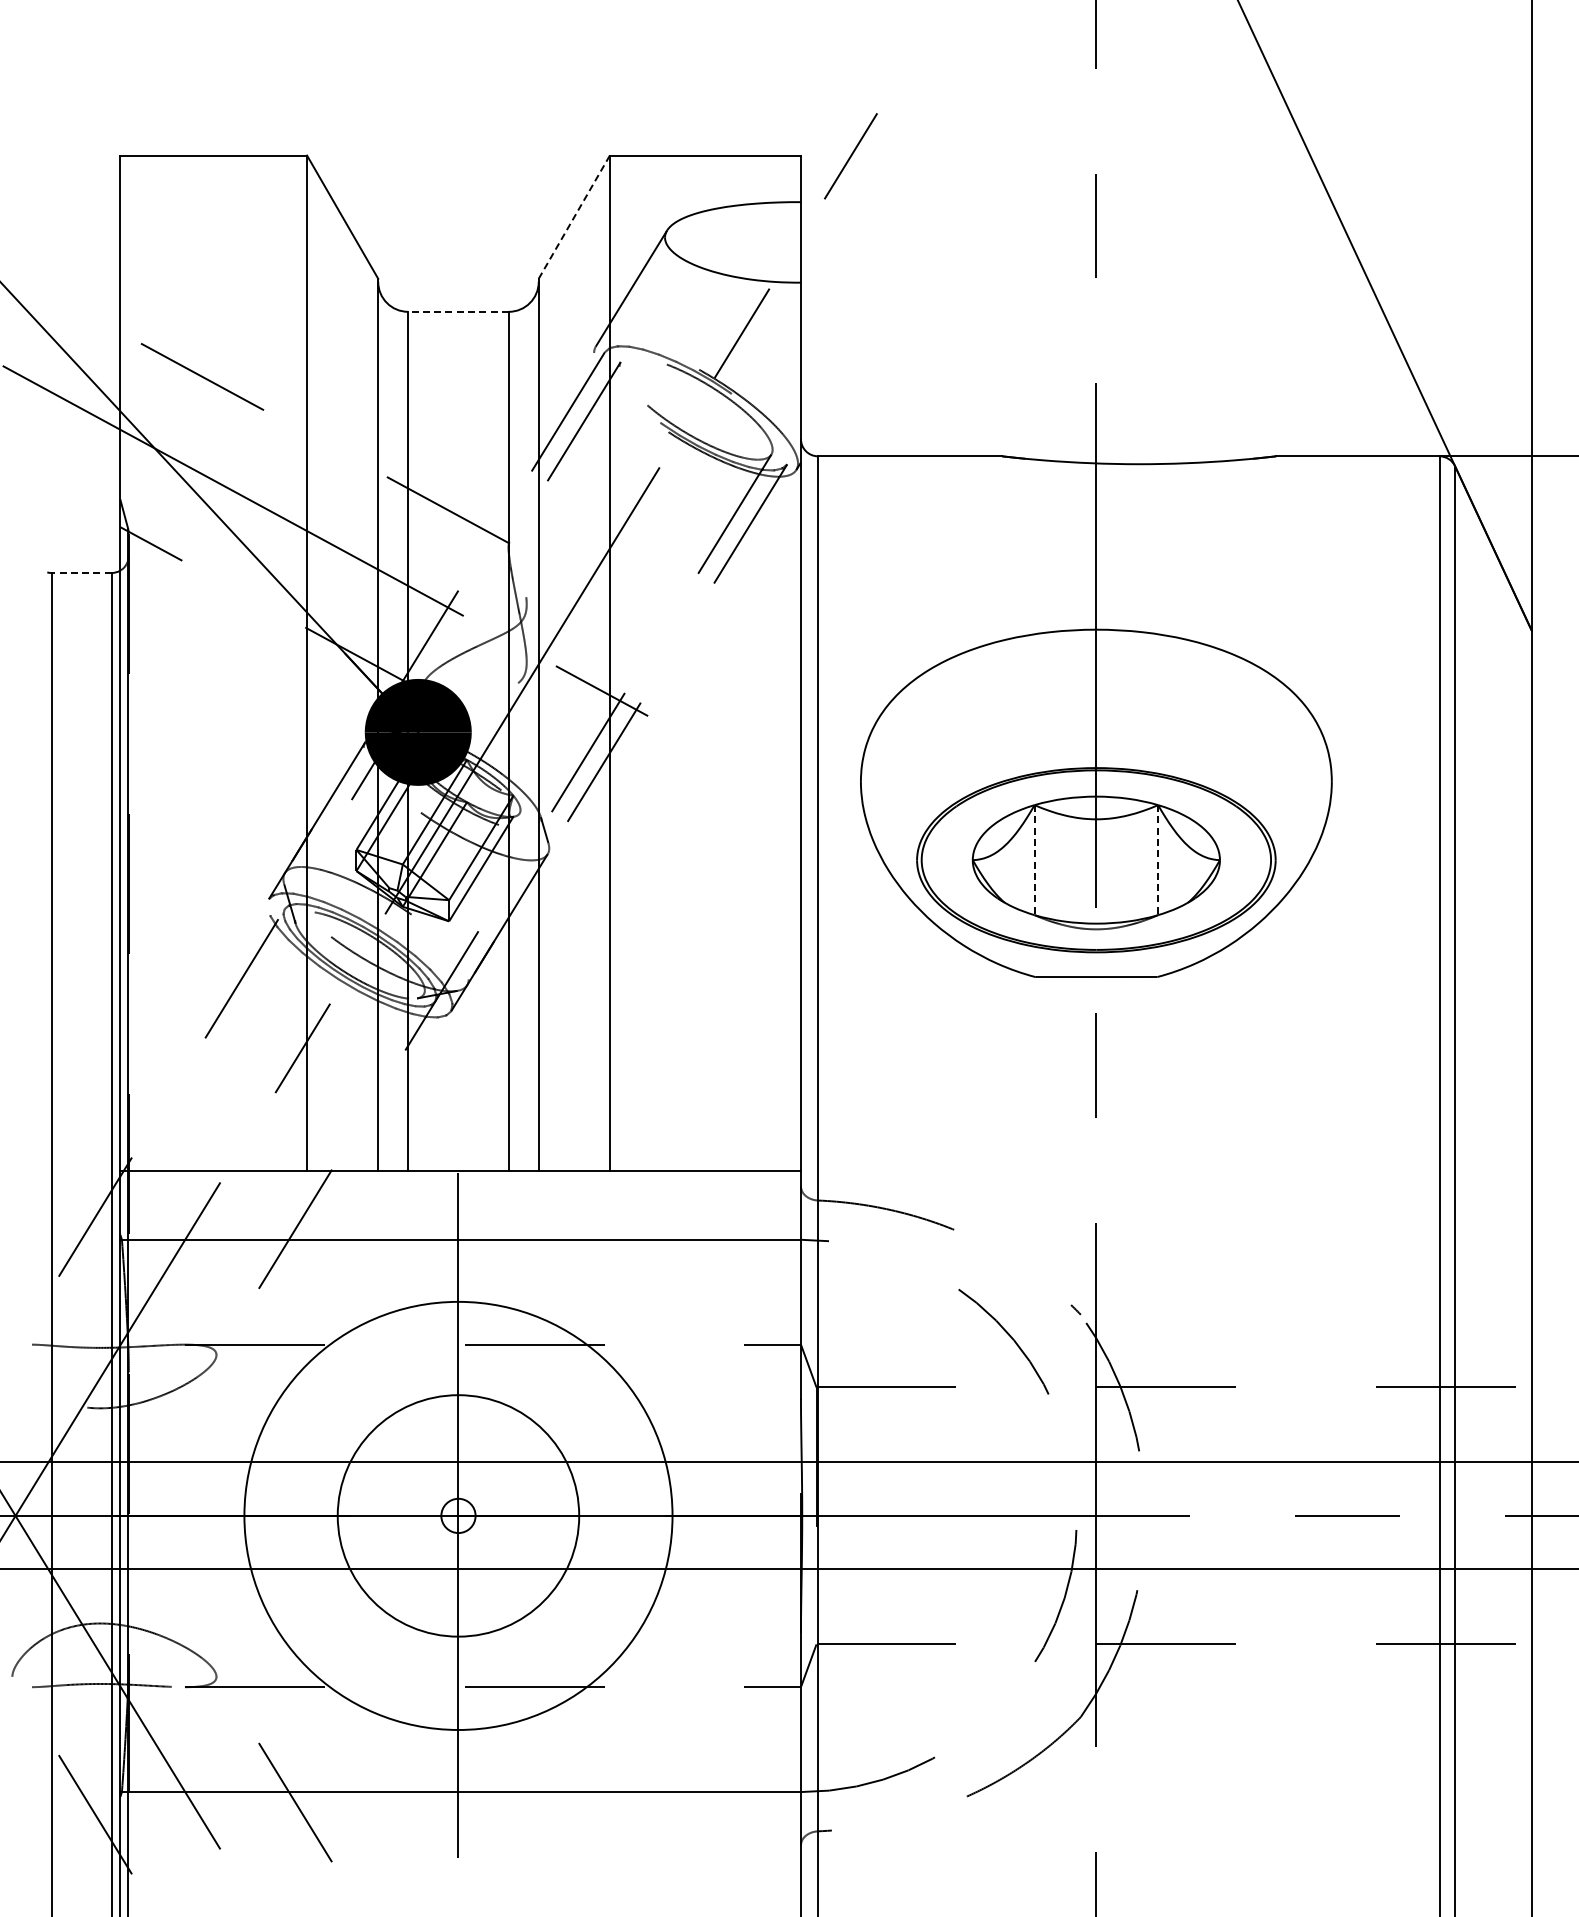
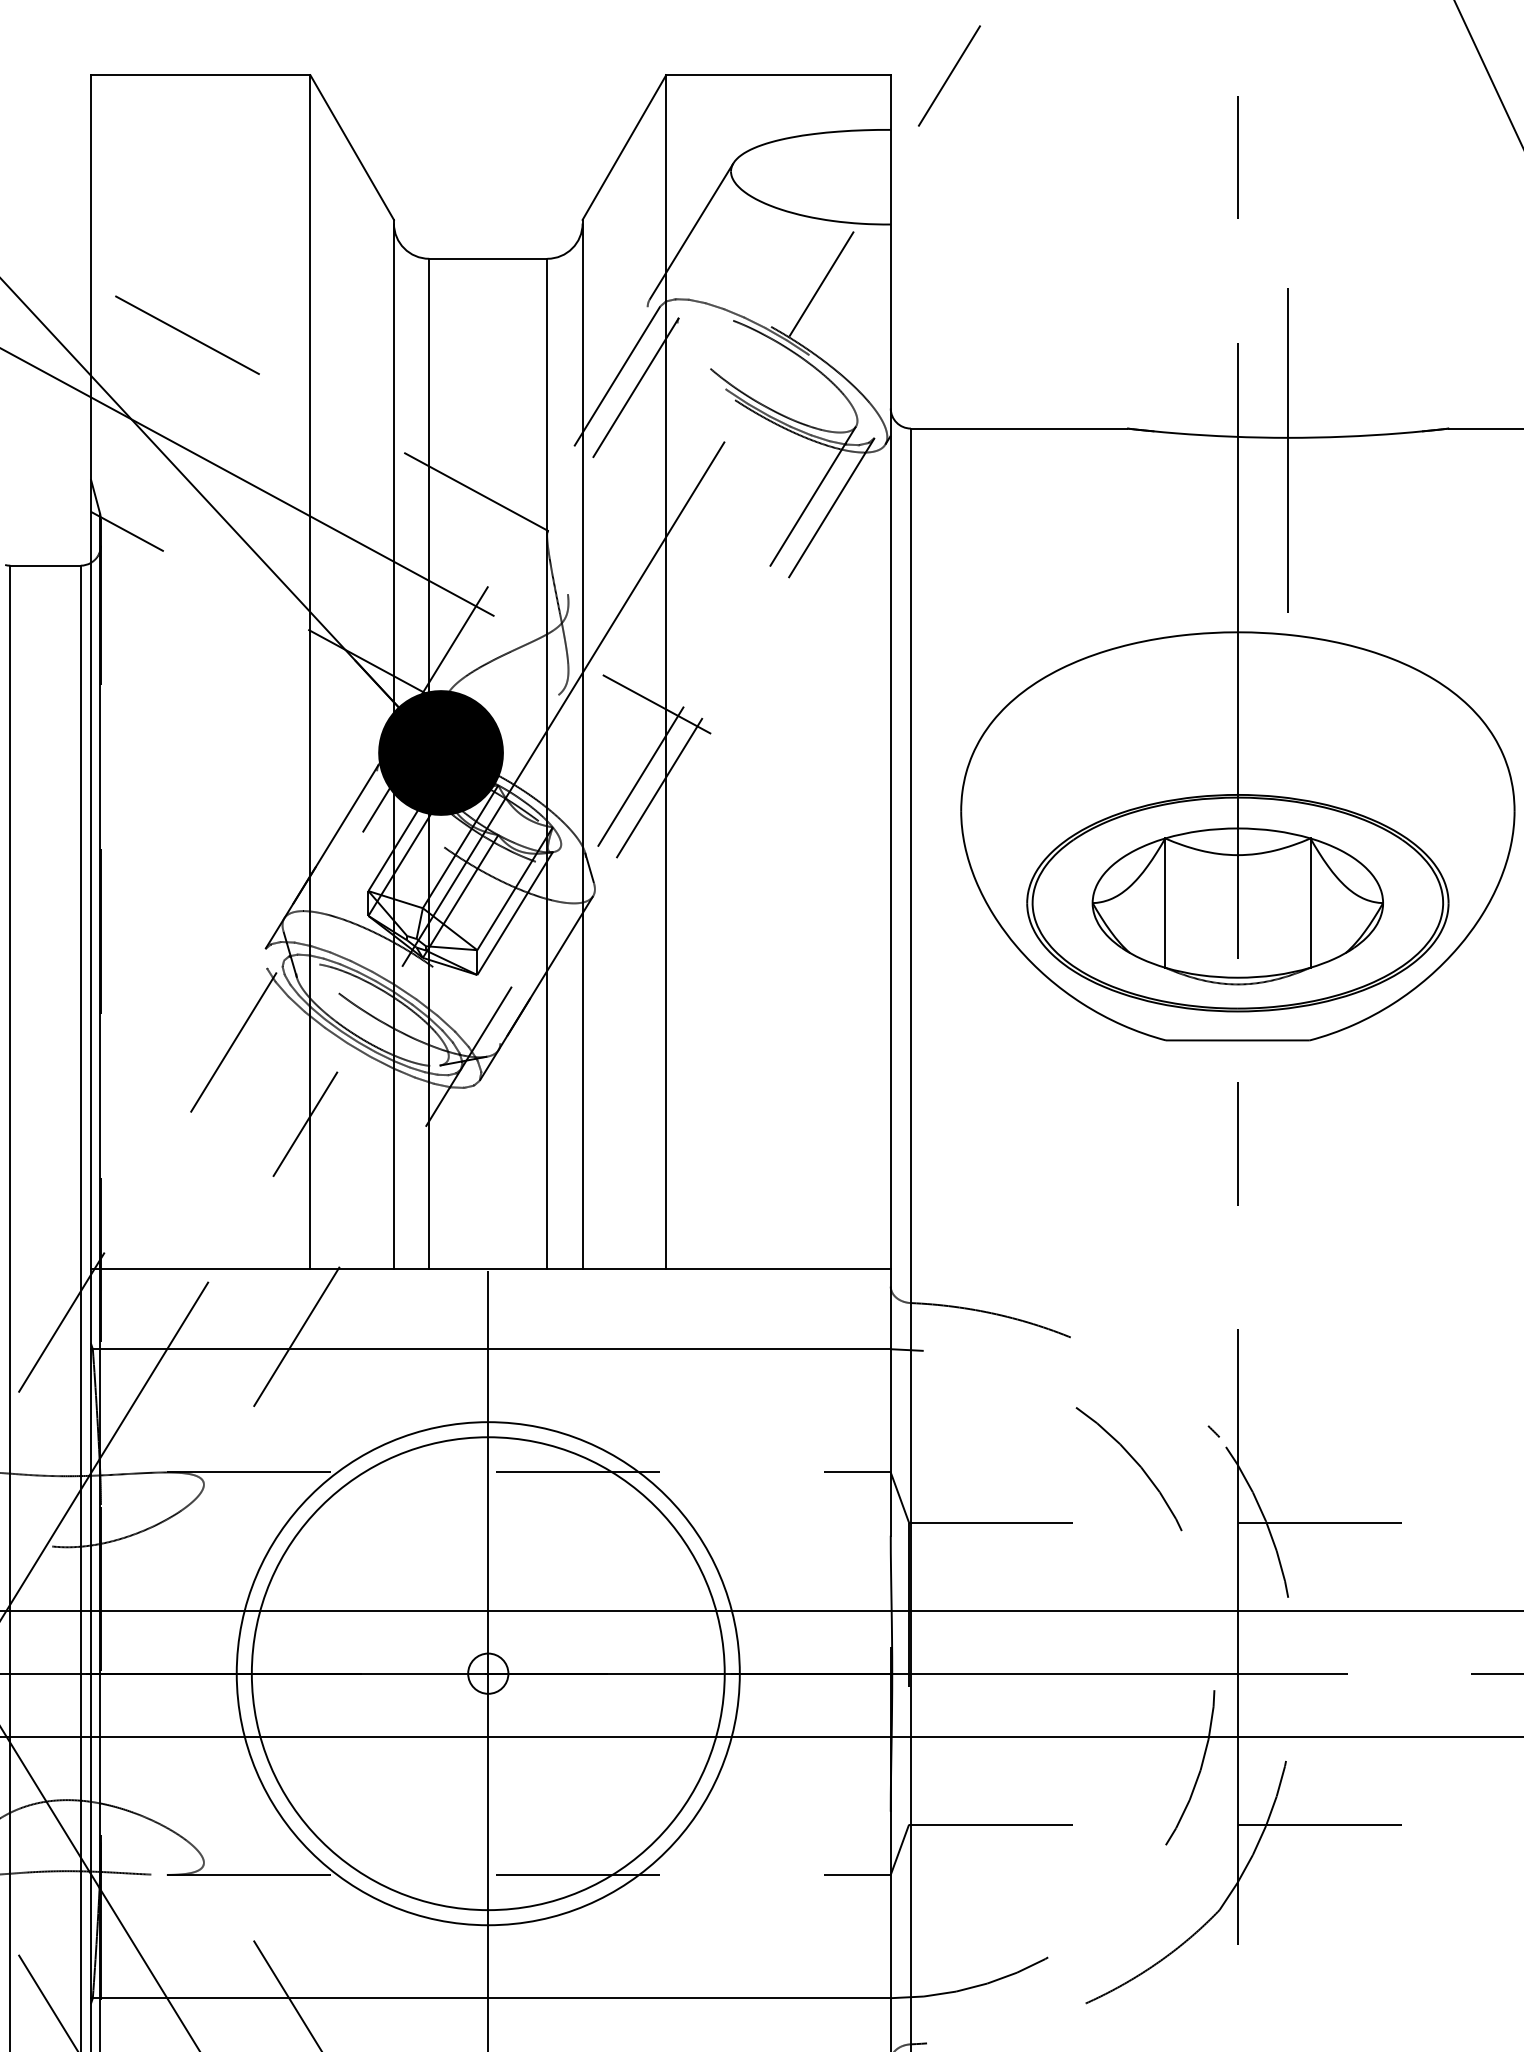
line: (574, 217) -> (624, 147), dashed -> solid
line: (457, 311) -> (487, 258), dashed -> solid
line: (1139, 474) -> (1288, 449), added
line: (81, 572) -> (45, 565), dashed -> solid
line: (1034, 860) -> (1165, 903), dashed -> solid
line: (1158, 860) -> (1310, 903), dashed -> solid
circle: (458, 1515) -> (488, 1673), size x1.67

